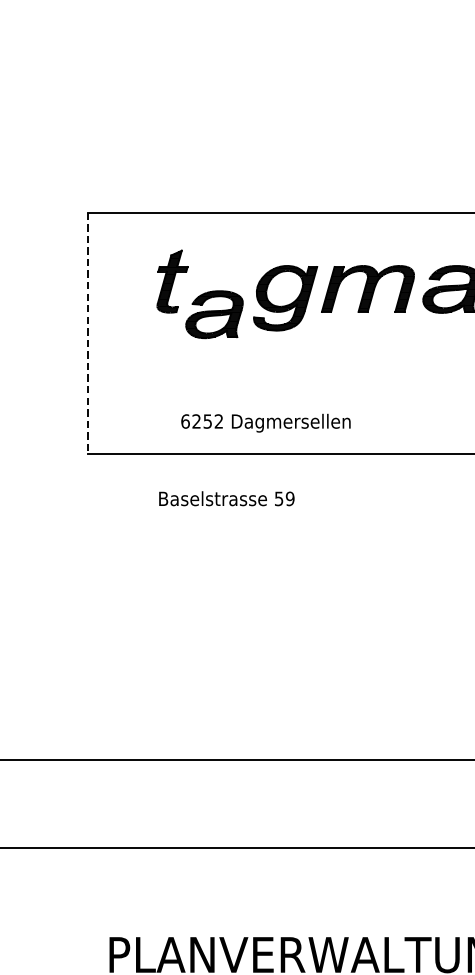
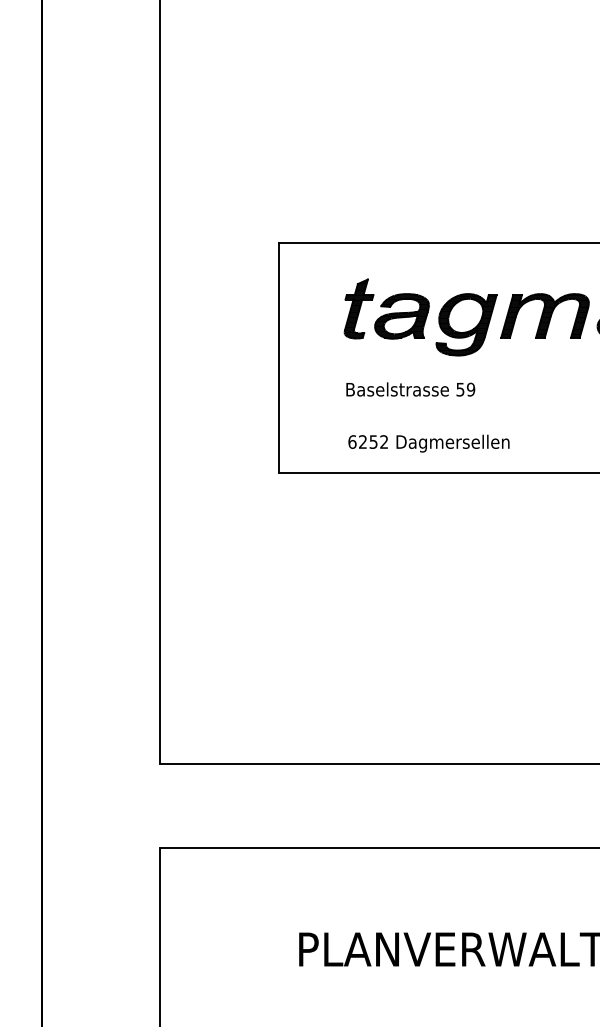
part: (213, 314) -> (401, 316), moved
line: (88, 333) -> (279, 358), dashed -> solid
text: (265, 423) -> (428, 443), moved
text: (226, 498) -> (410, 389), moved

